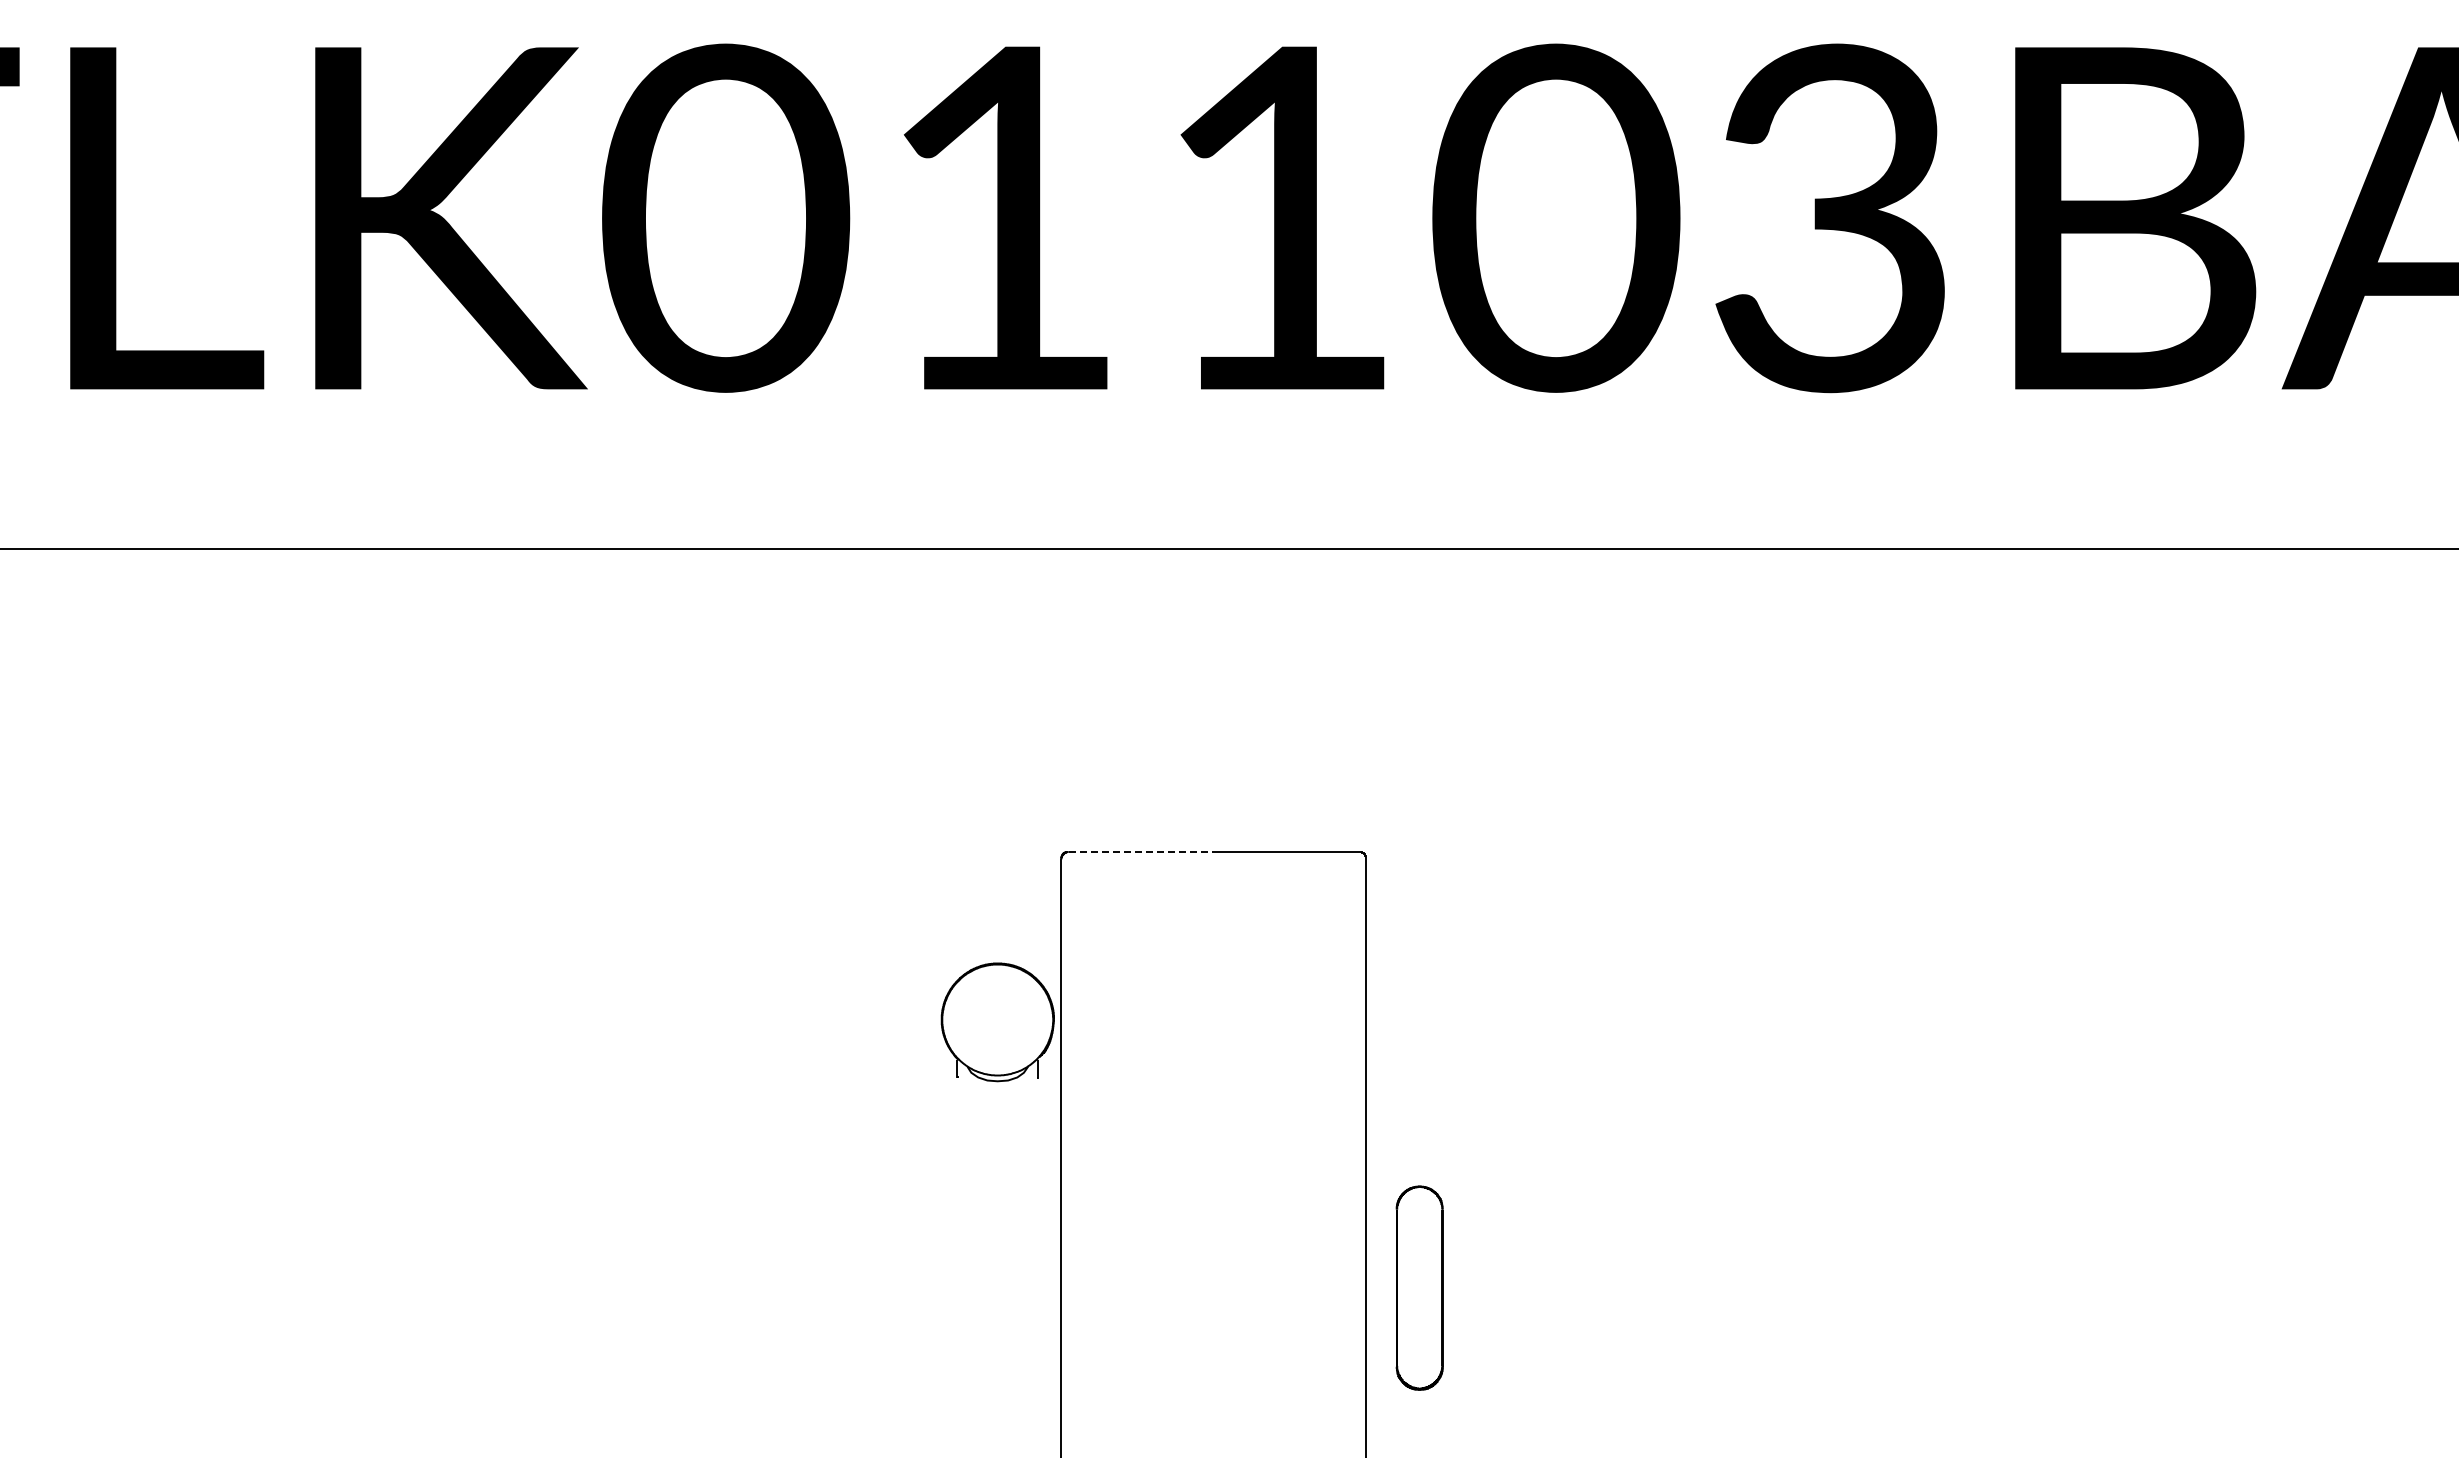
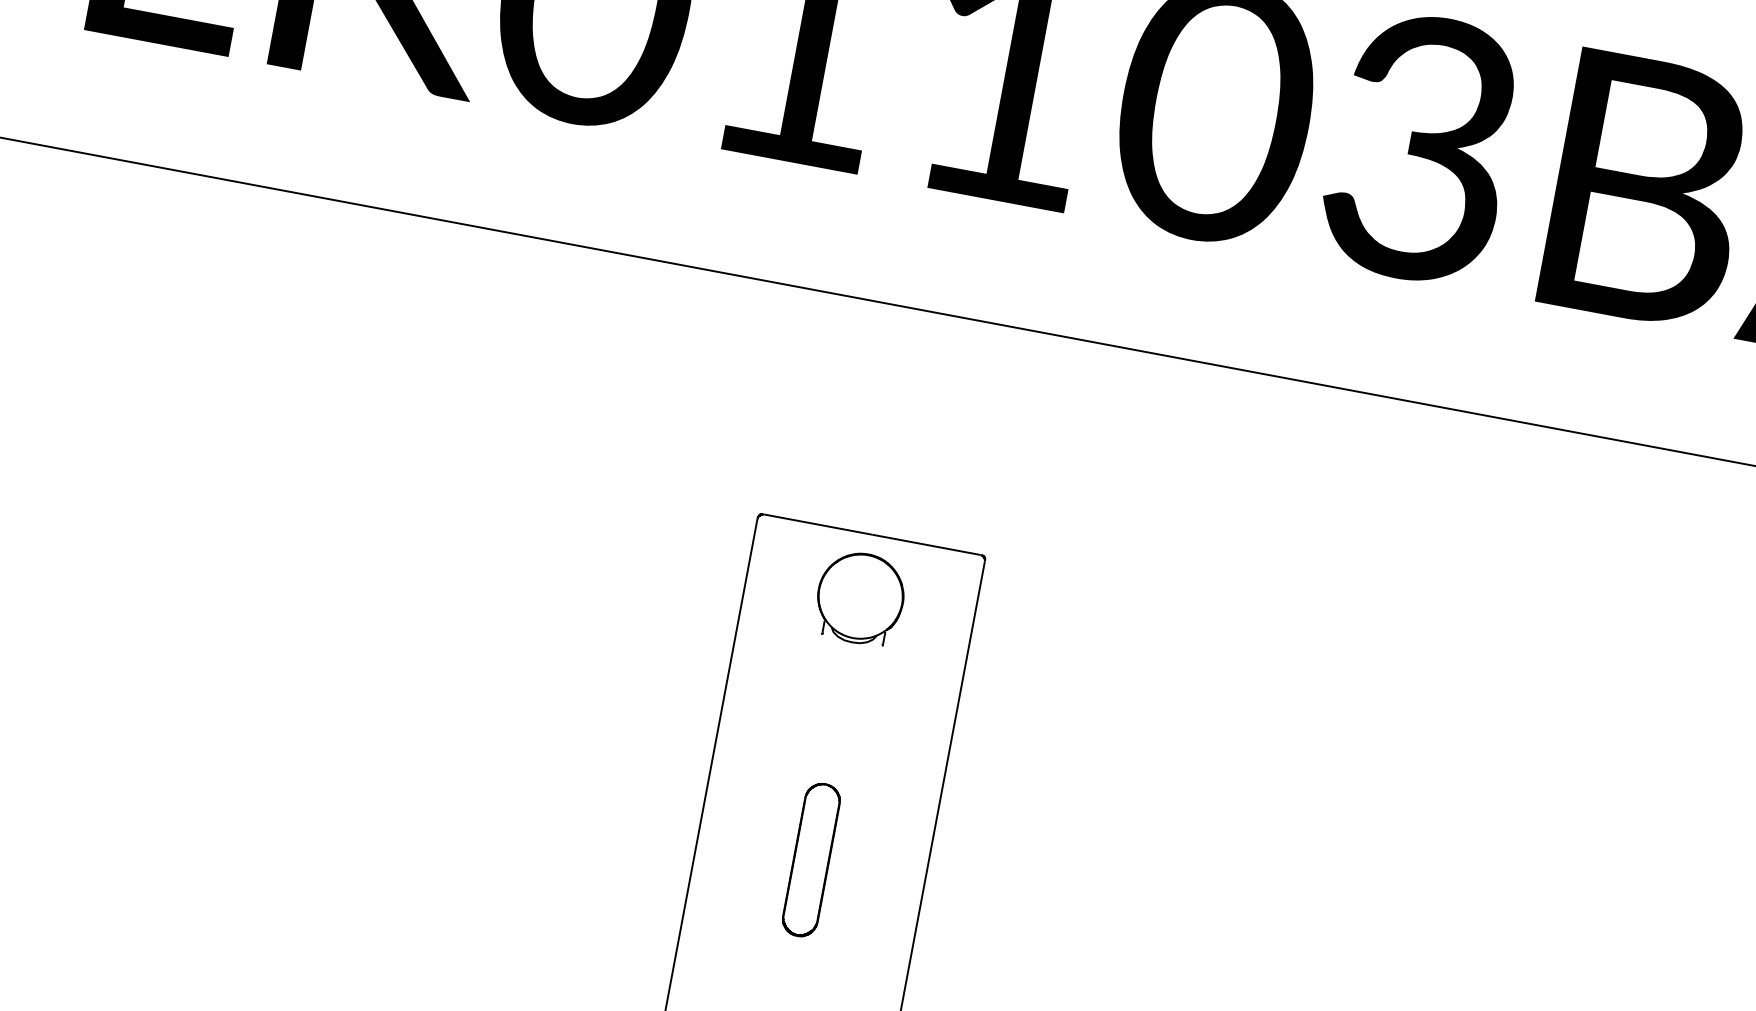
line: (1141, 851) -> (818, 524), dashed -> solid
part: (997, 1022) -> (860, 598), moved
part: (1419, 1287) -> (811, 859), moved

